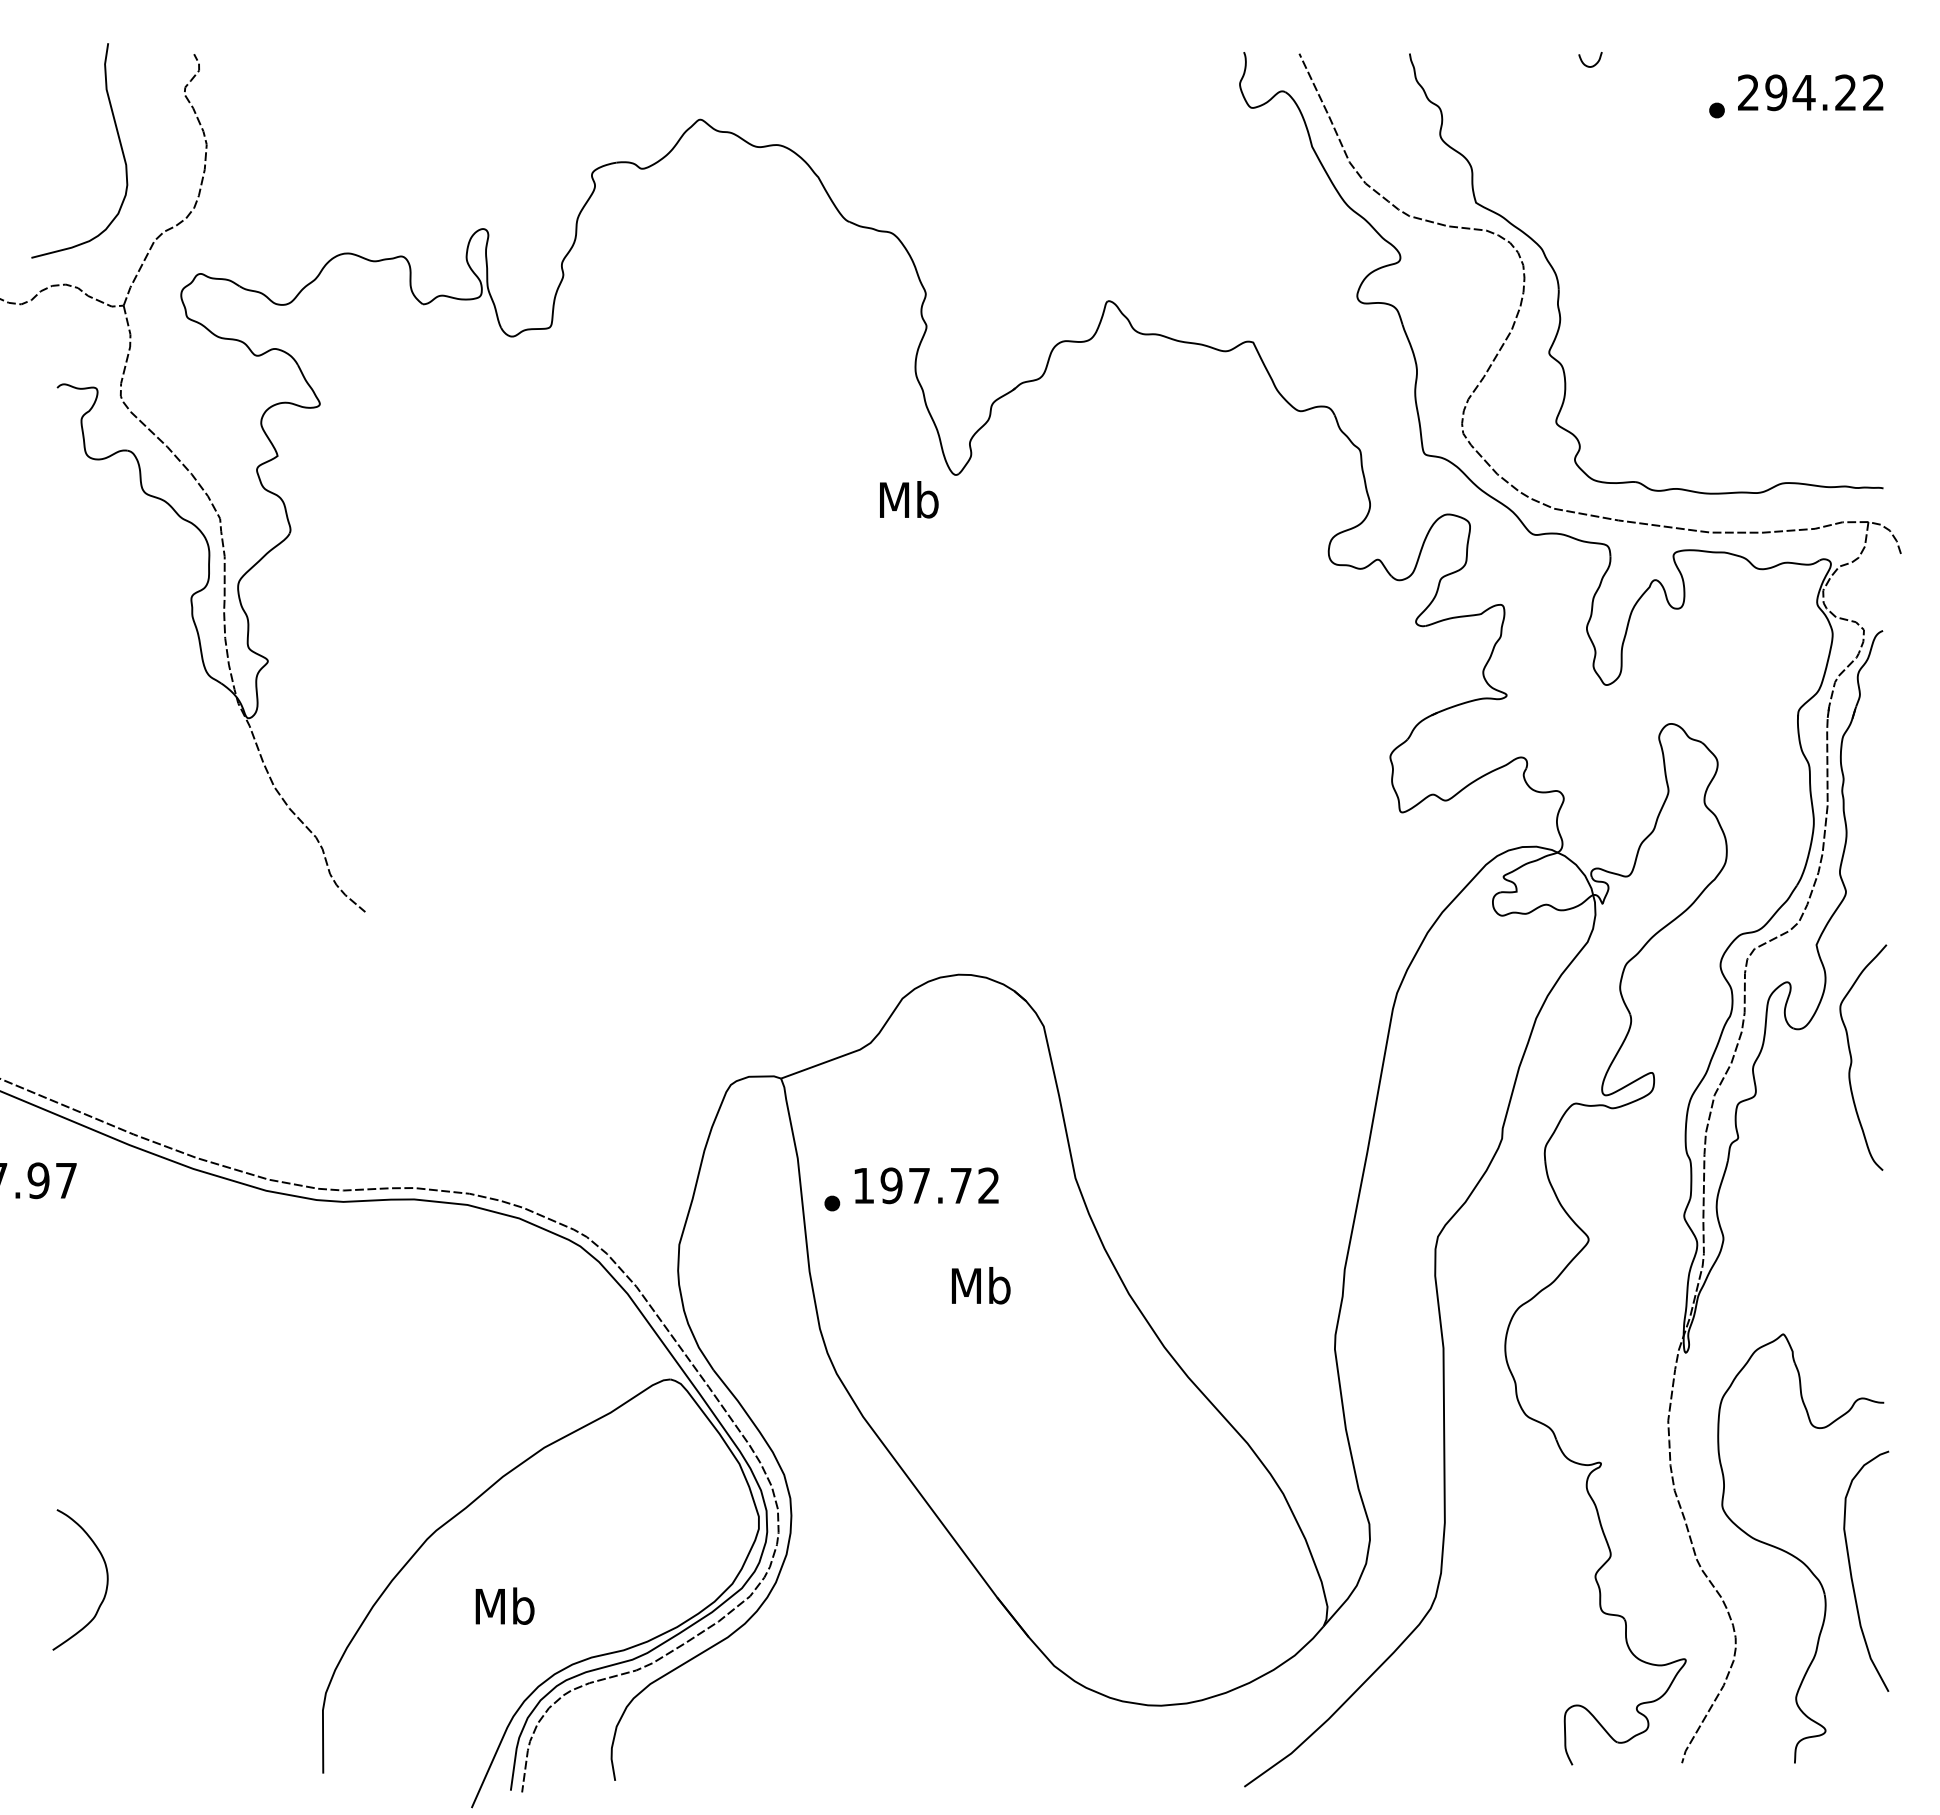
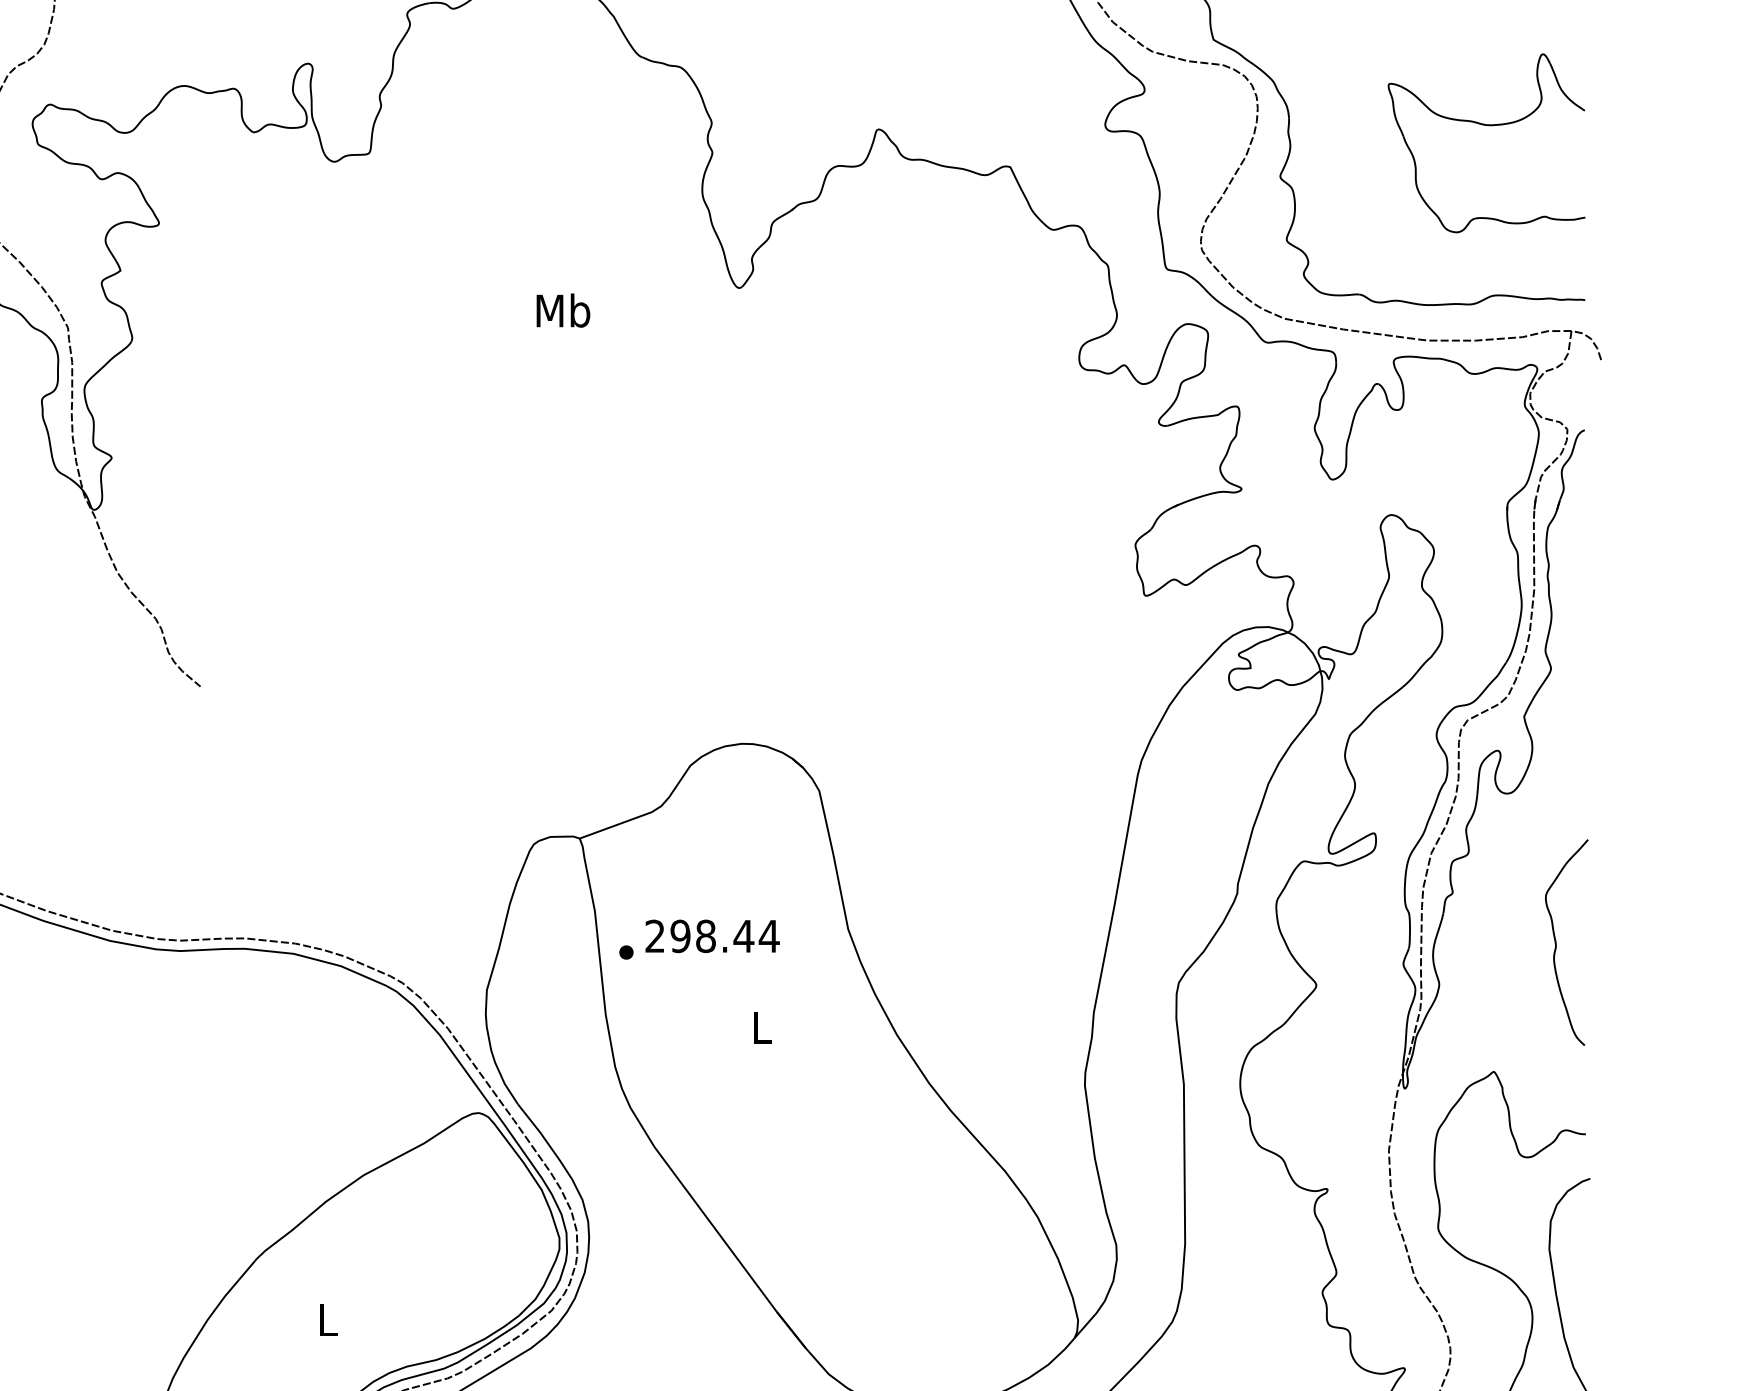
part: (1775, 297) -> (1486, 126), added
text: (909, 499) -> (563, 310), moved
curve: (1852, 1058) -> (1556, 943), moved
text: (926, 1185) -> (712, 936), 197.72 -> 298.44
text: (980, 1285) -> (761, 1027), Mb -> L
text: (504, 1605) -> (327, 1319), Mb -> L

